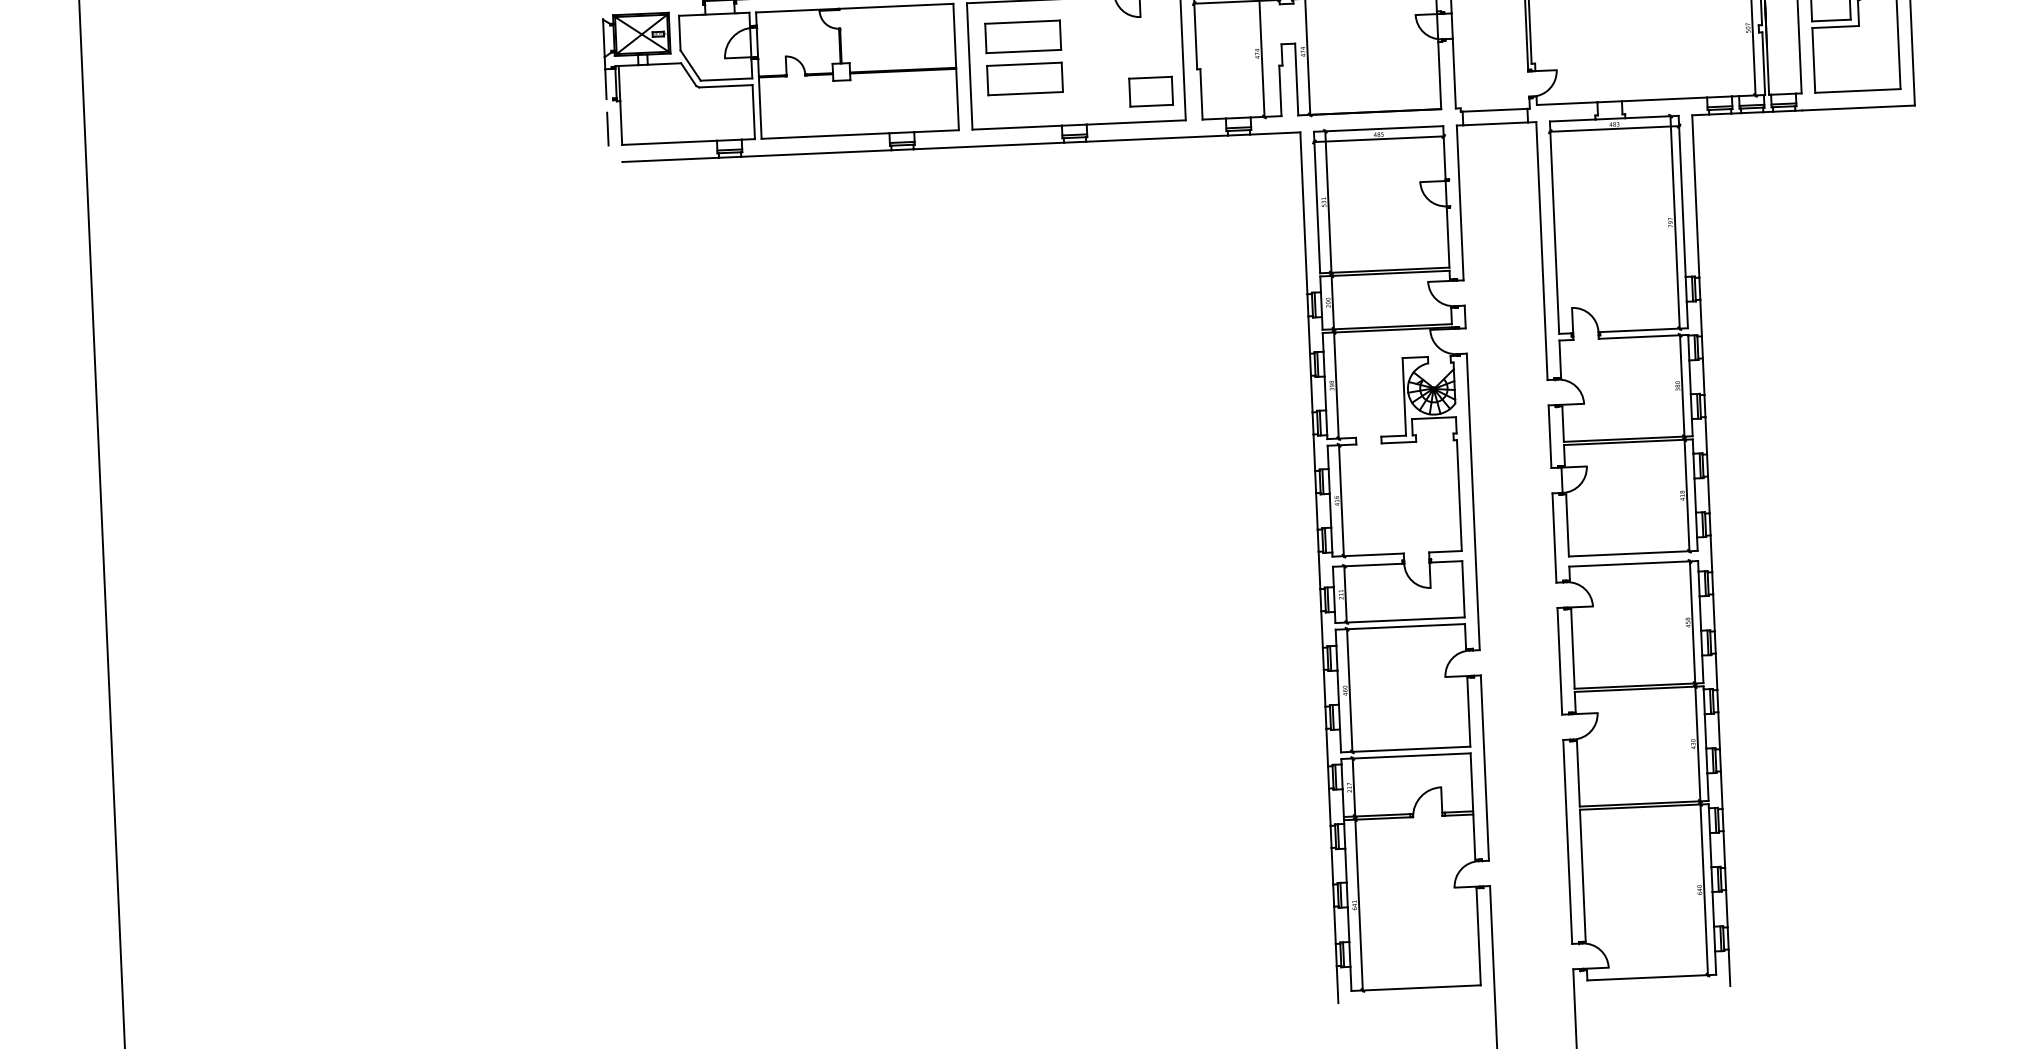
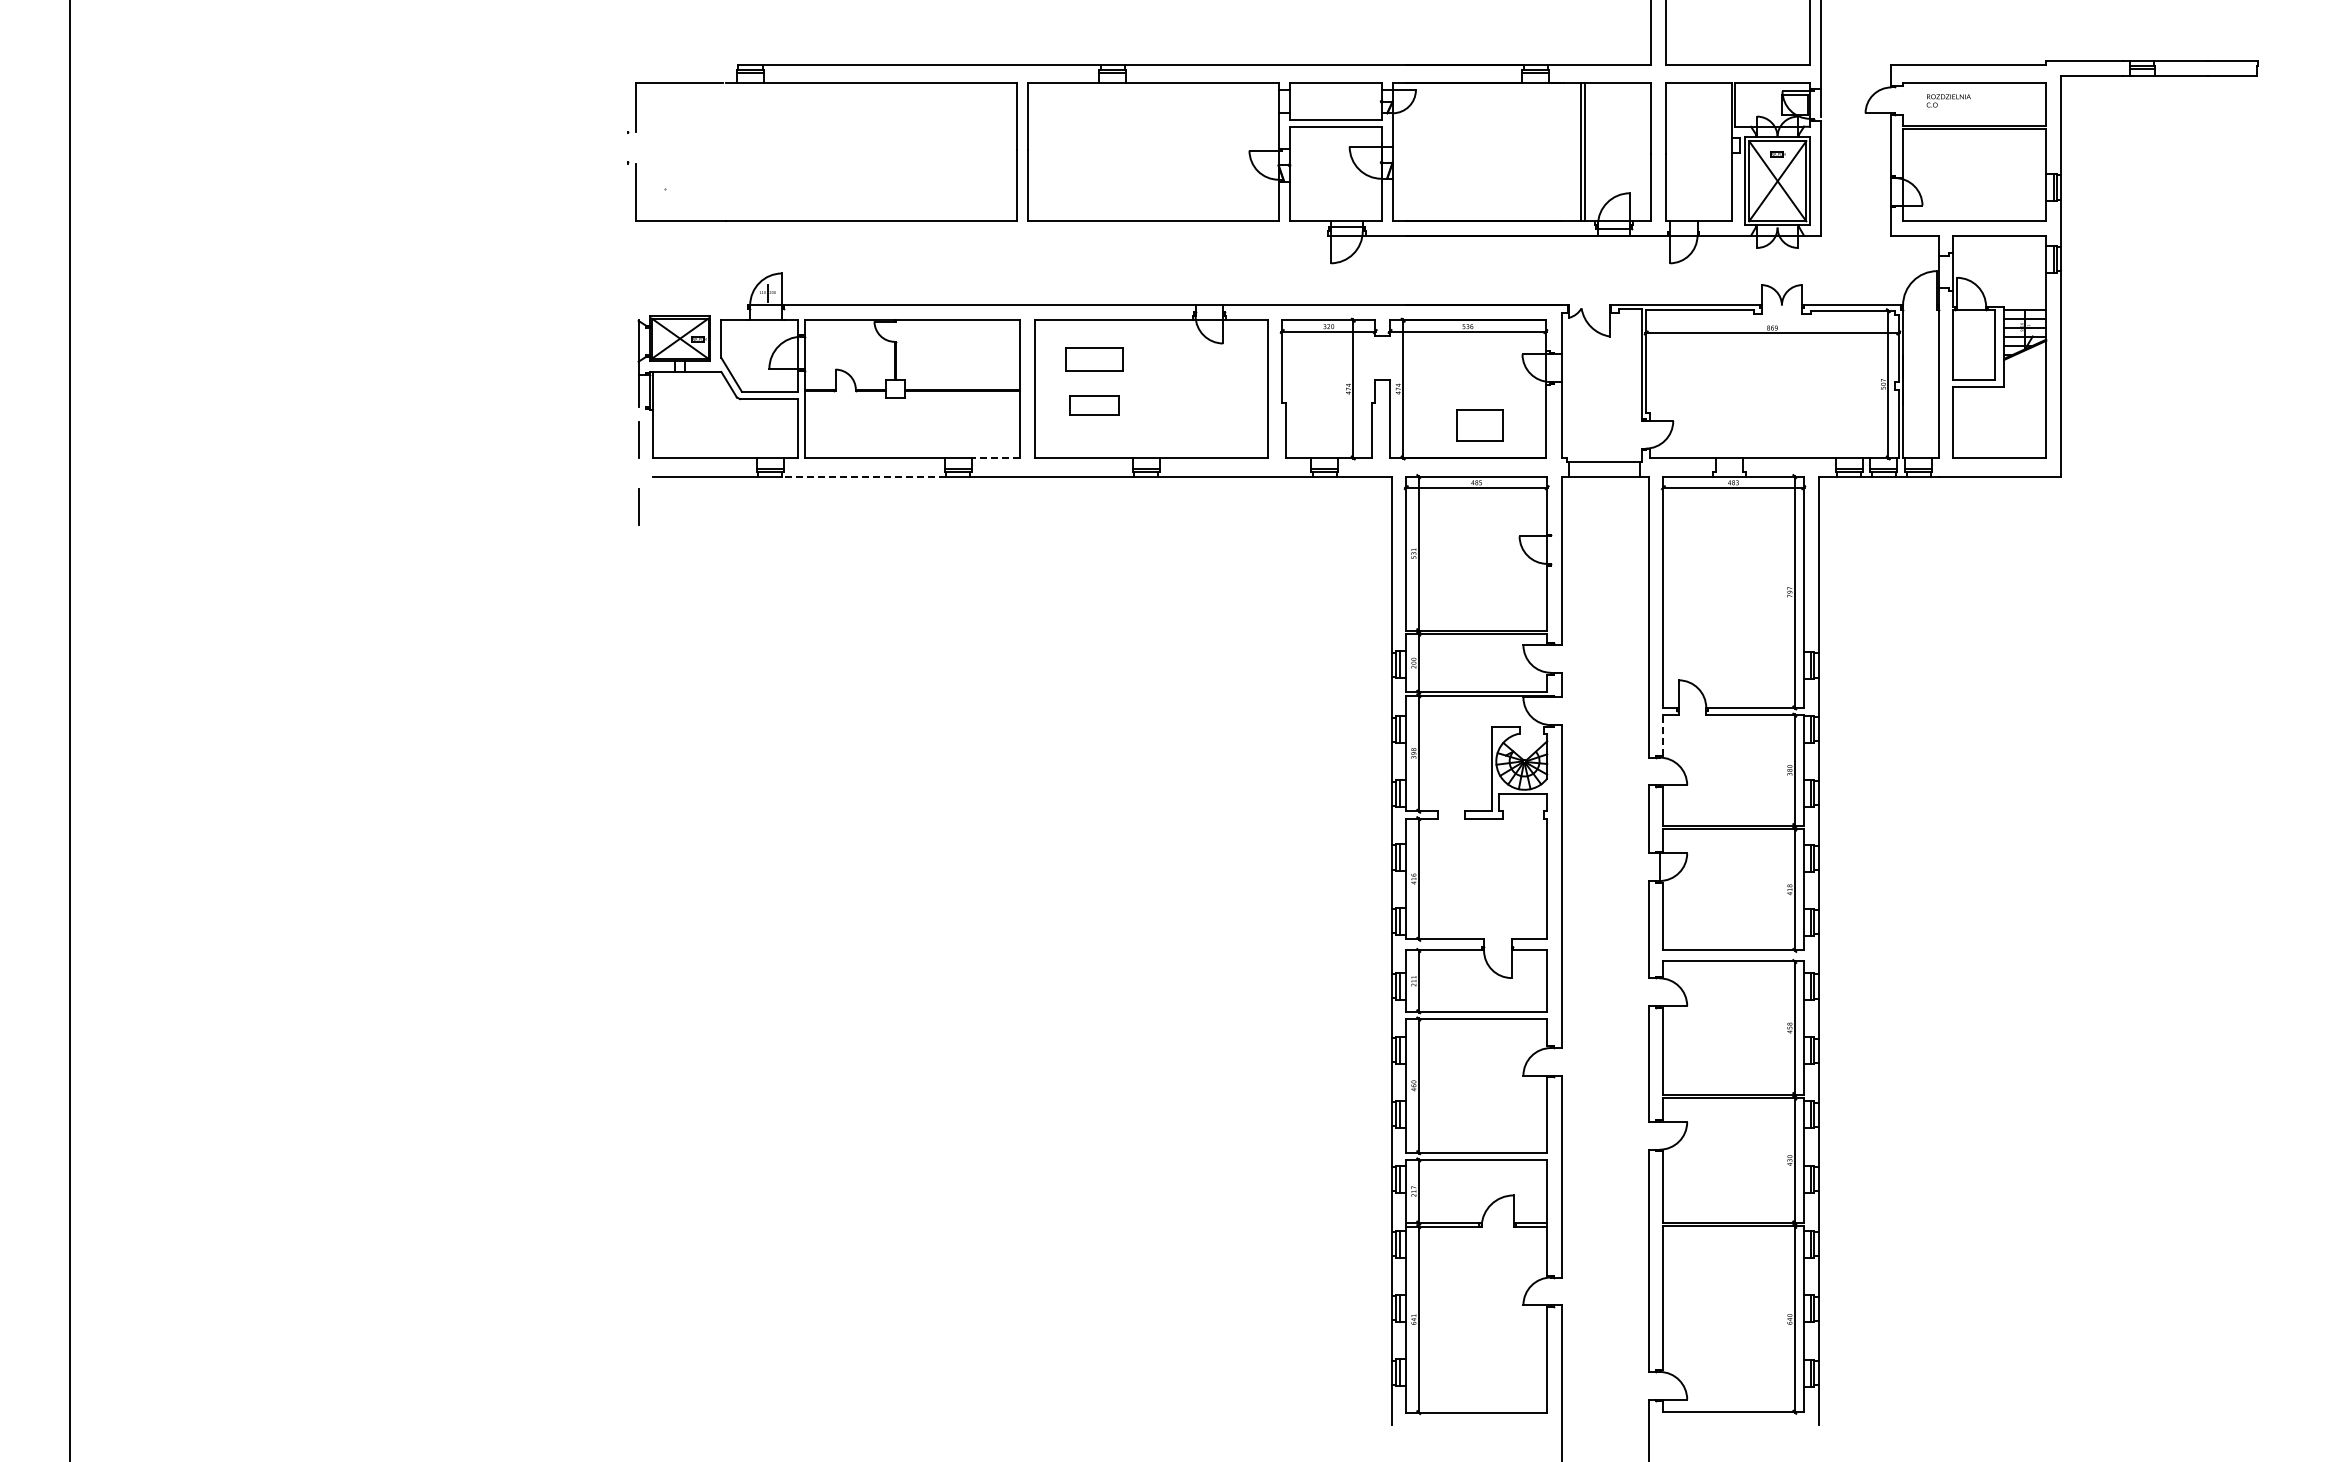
part: (1023, 35) -> (1094, 358), size x0.7
part: (1024, 78) -> (1094, 404), size x0.6
part: (1150, 92) -> (1479, 425), moved
line: (936, 130) -> (995, 457), solid -> dashed
line: (816, 153) -> (864, 476), solid -> dashed
line: (610, 190) -> (638, 506), added
line: (1560, 359) -> (1663, 735), solid -> dashed

